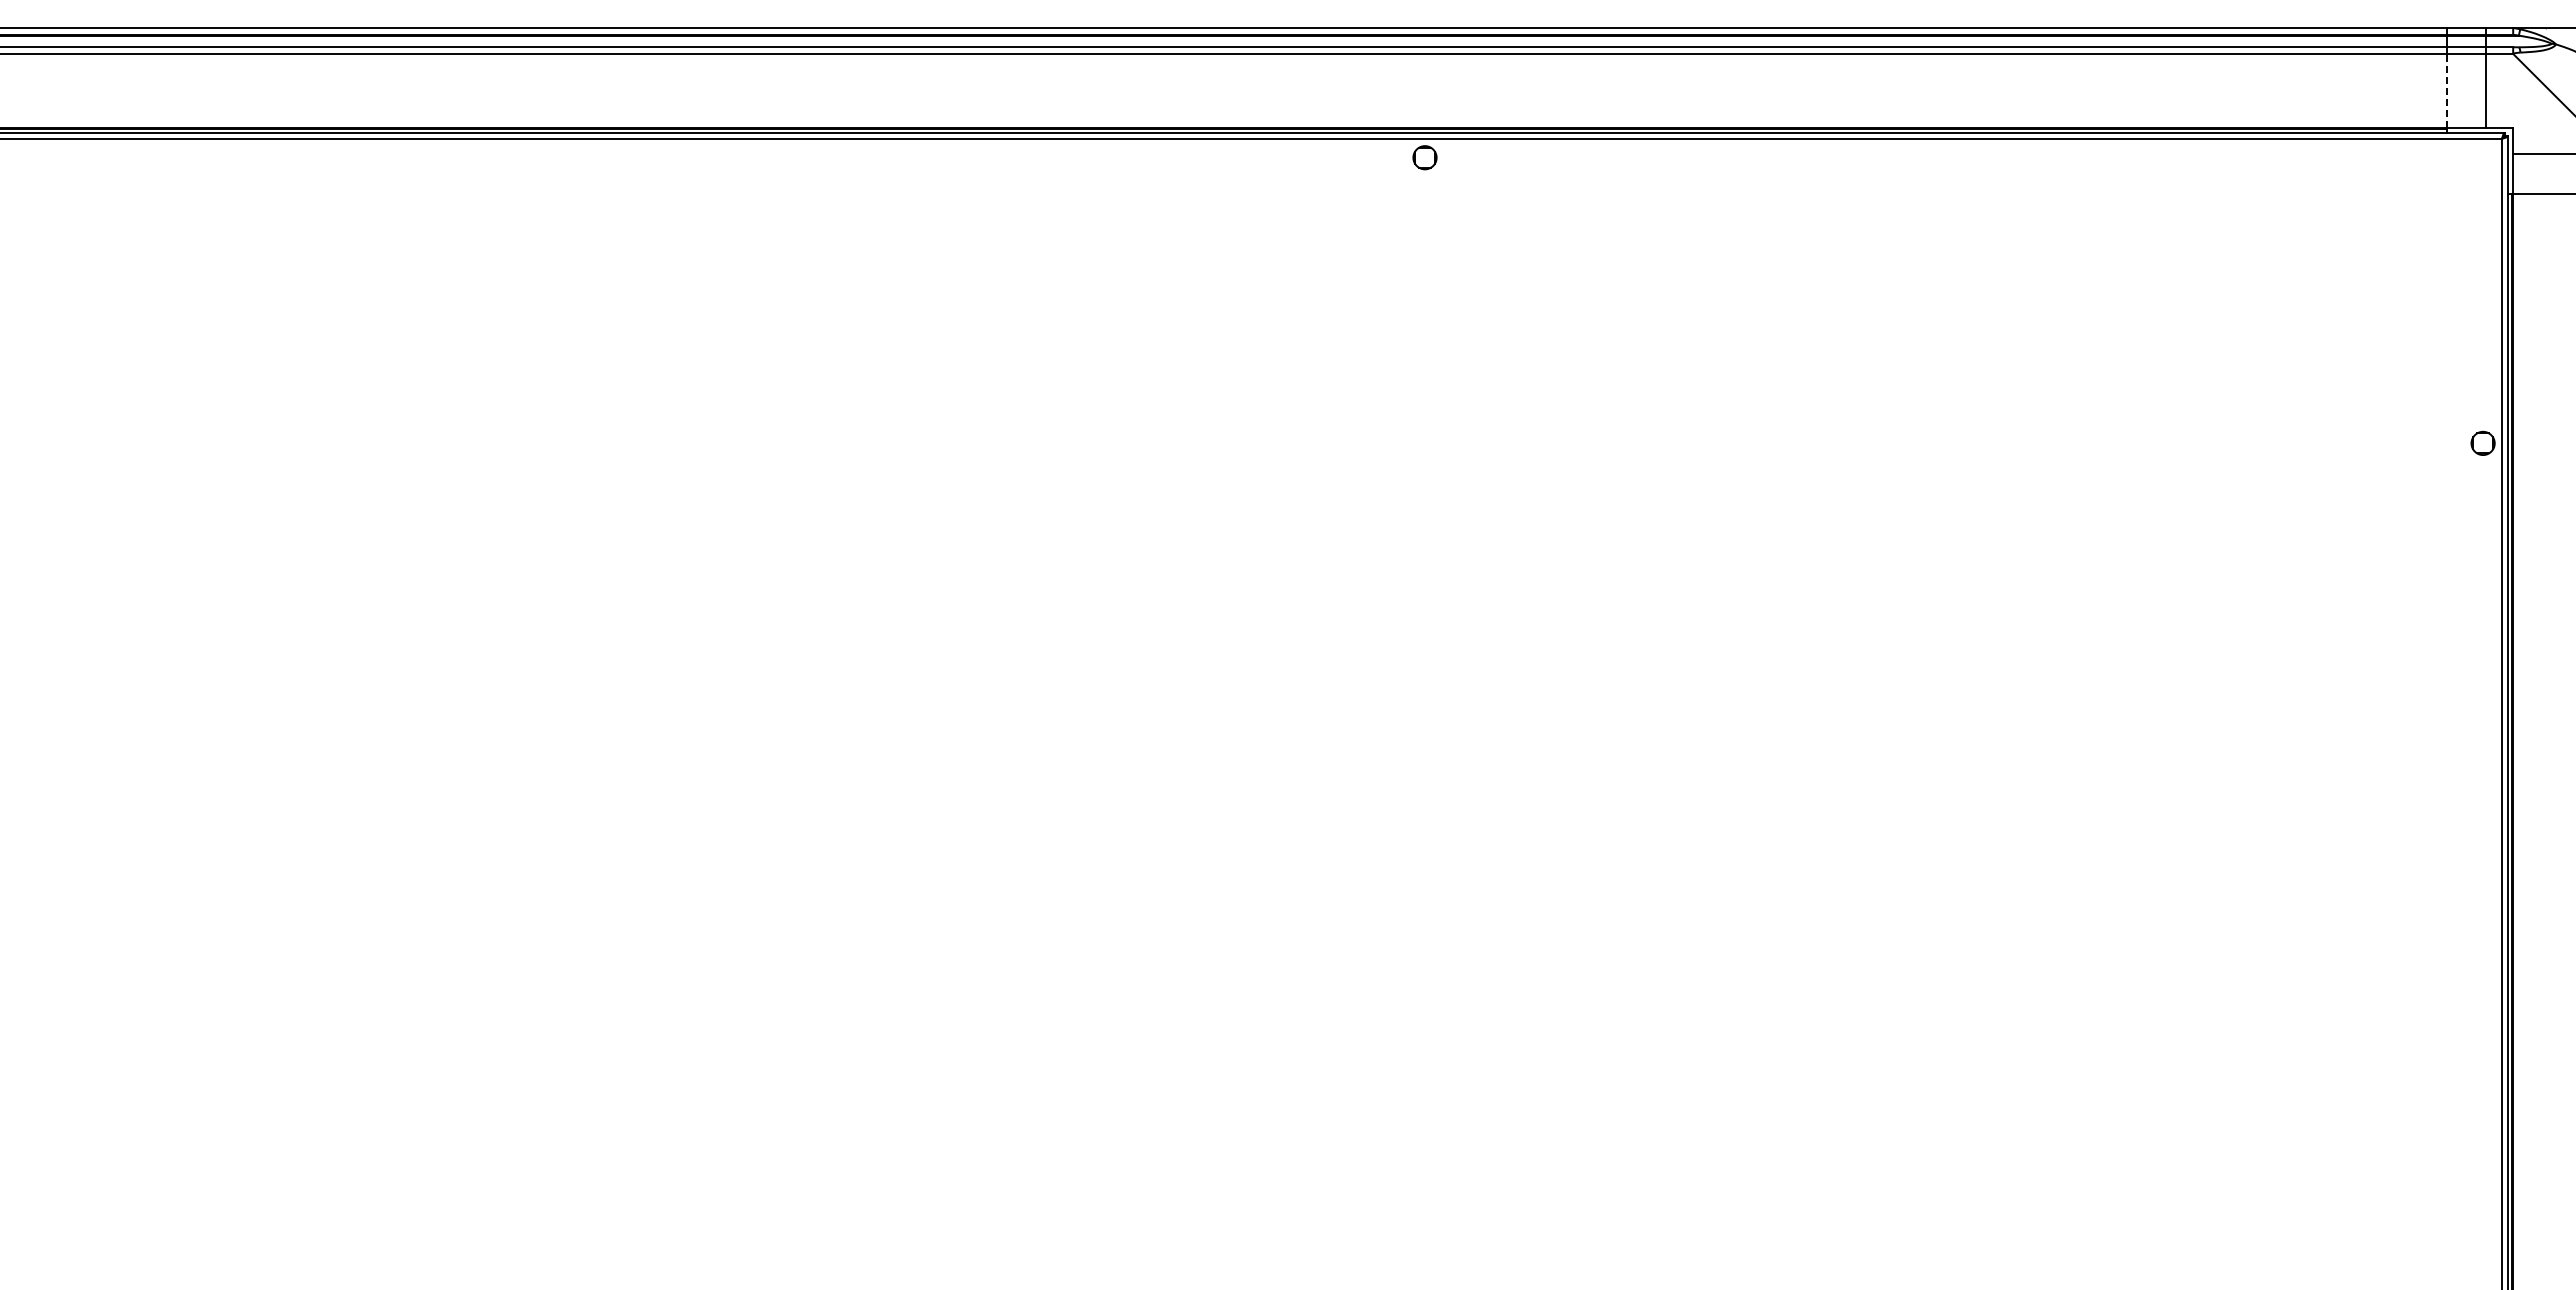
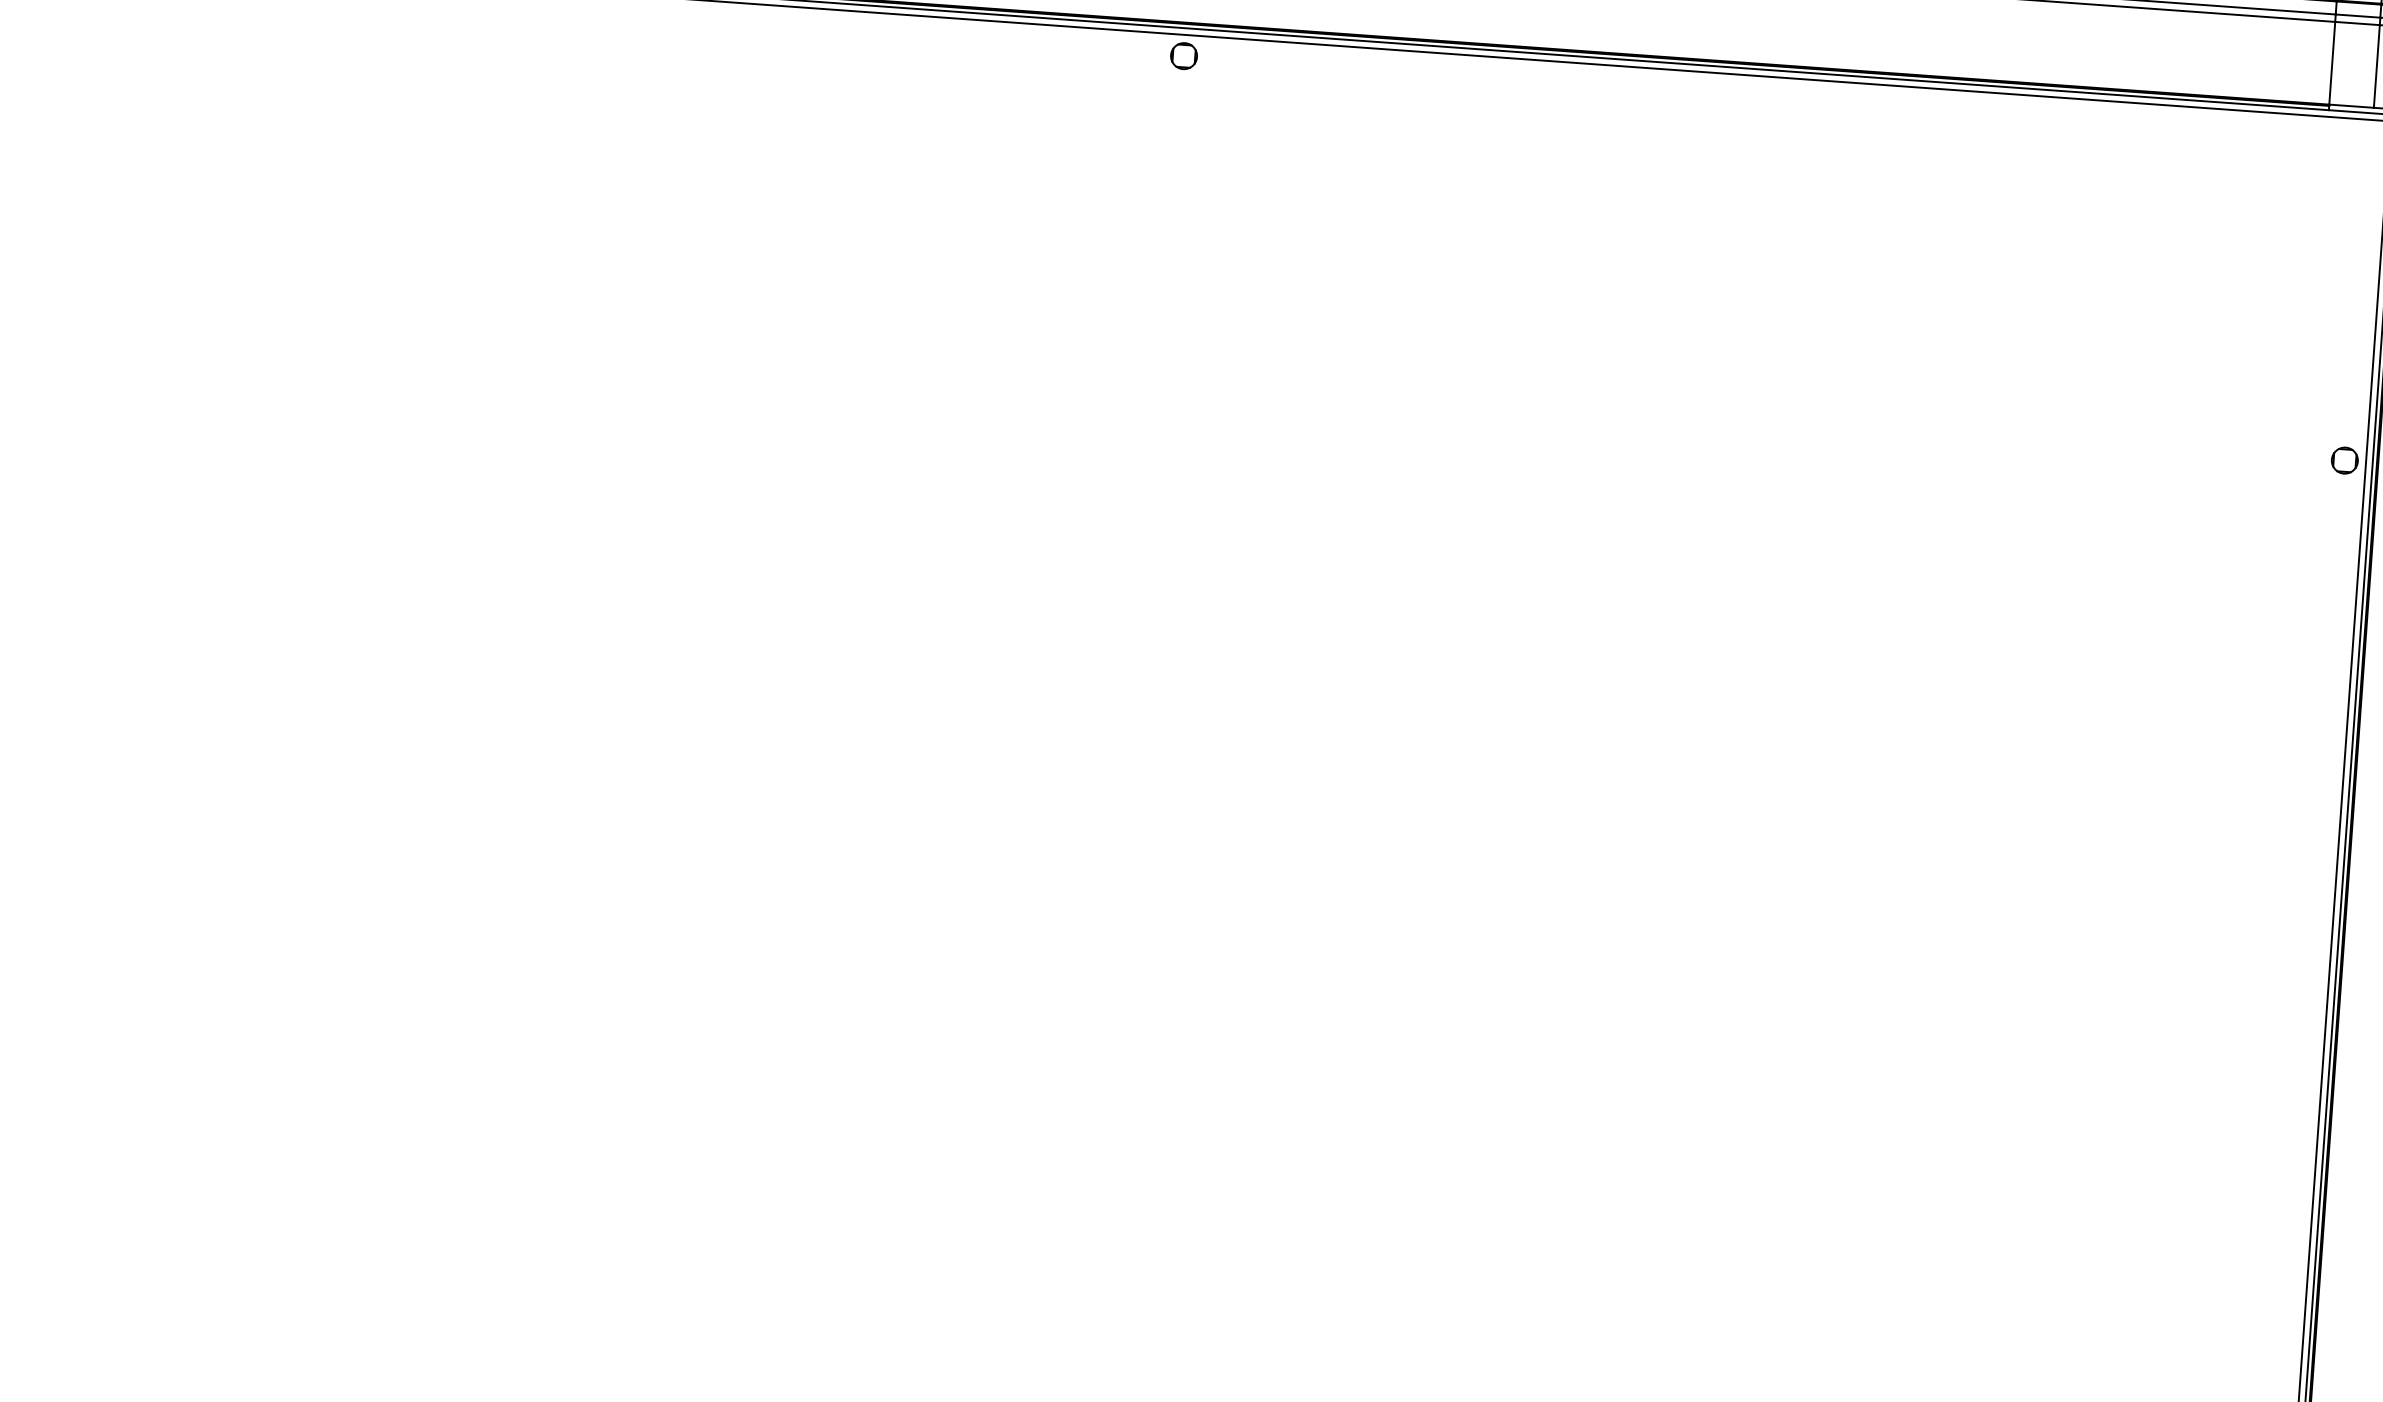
line: (2446, 90) -> (2332, 62), dashed -> solid

